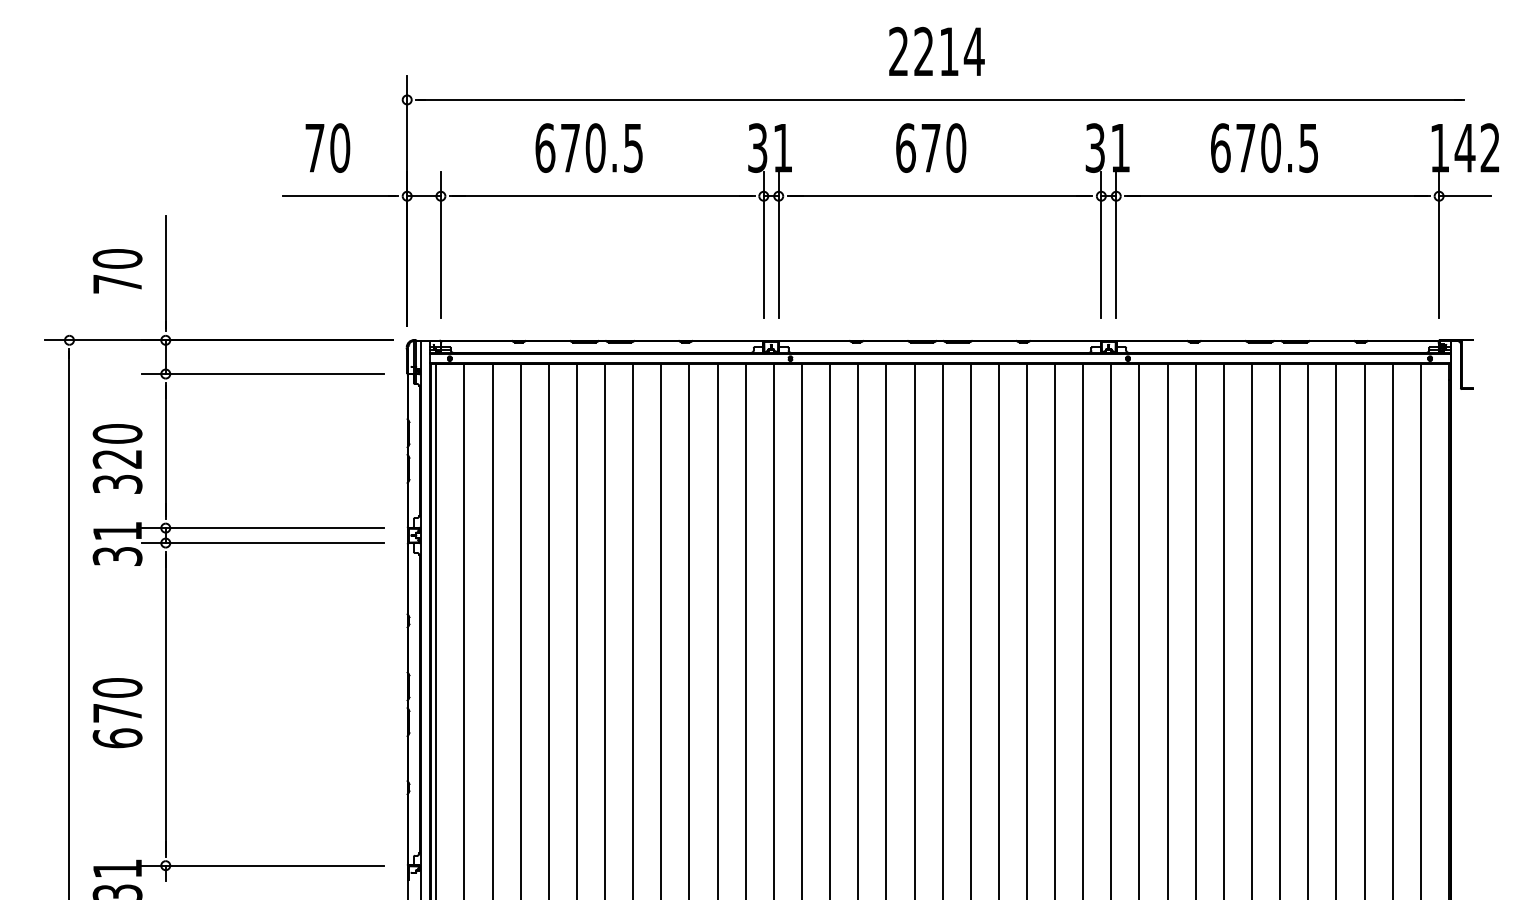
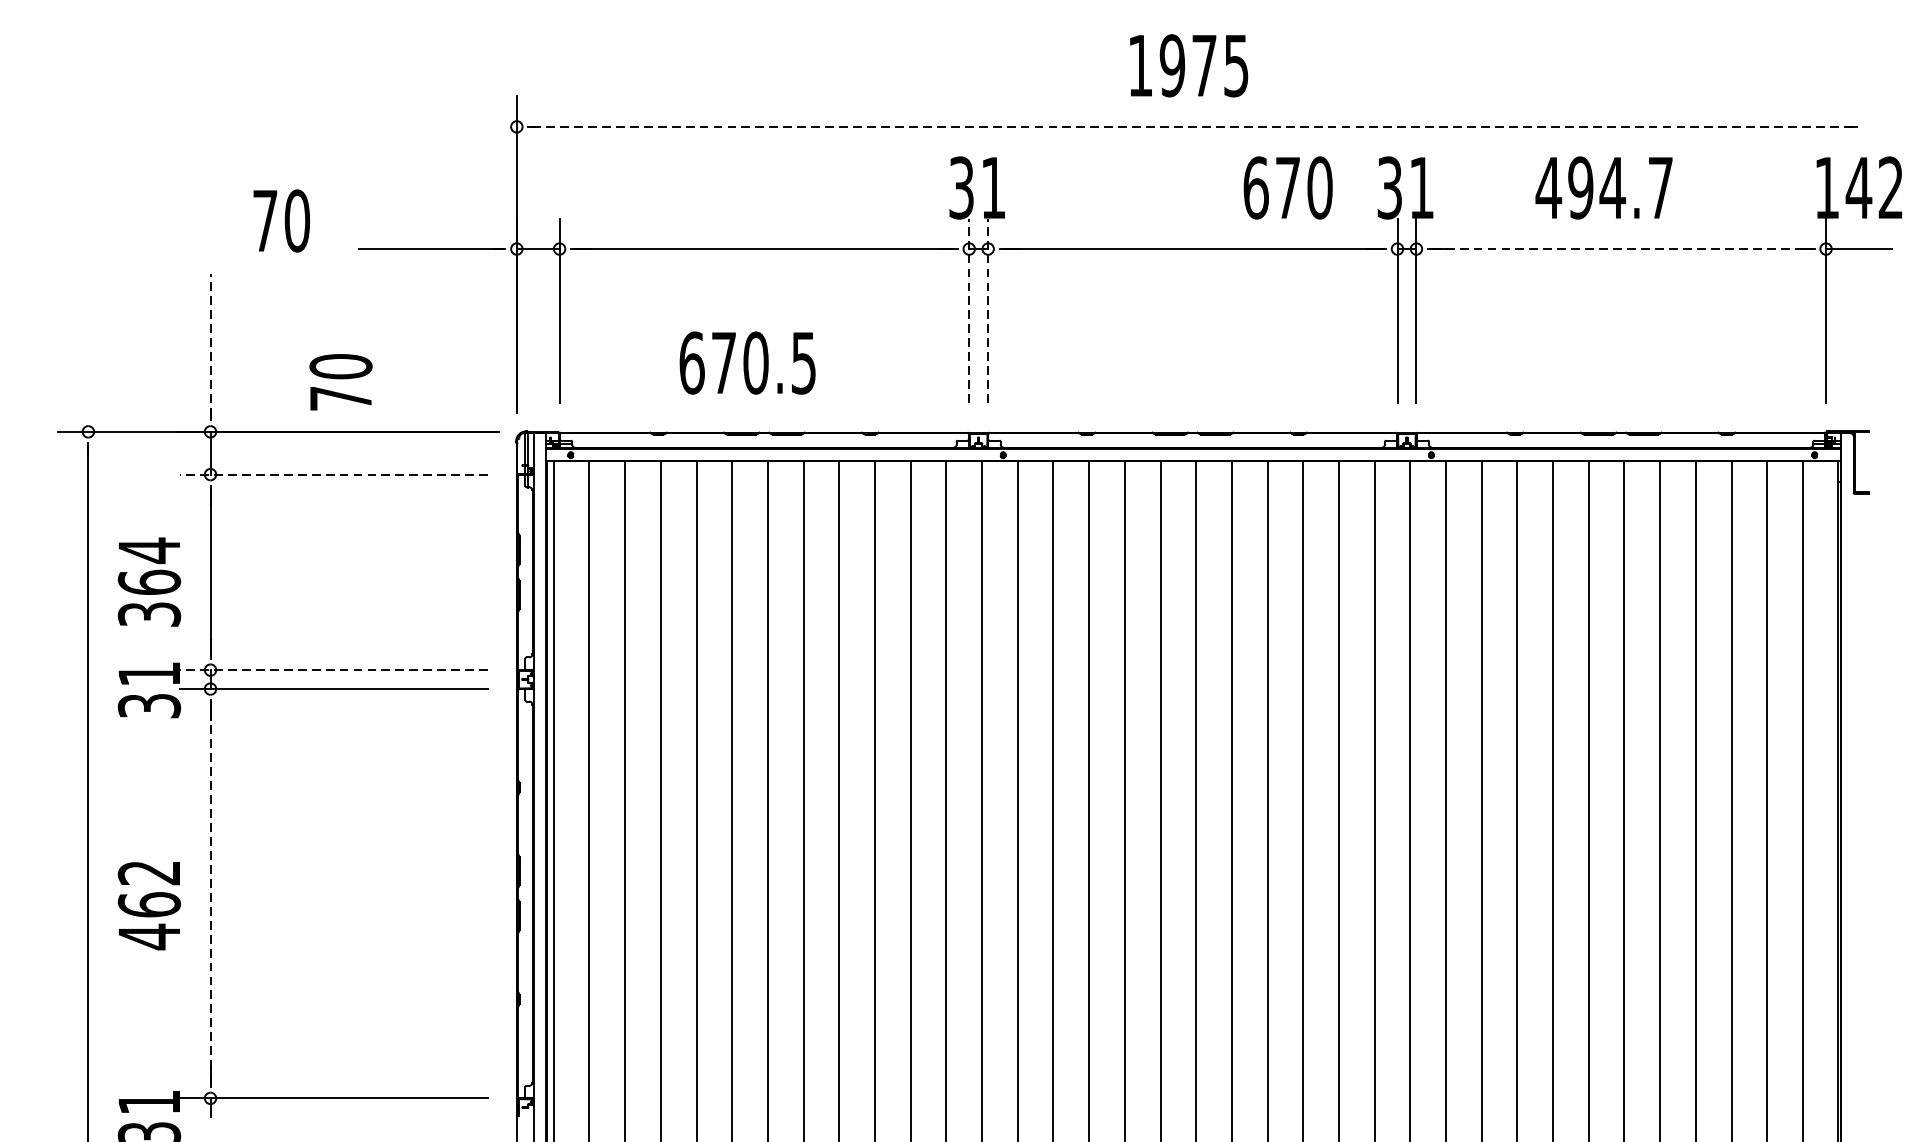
text: (936, 51) -> (1188, 65), 2214 -> 1975
line: (940, 99) -> (1193, 126), solid -> dashed
text: (327, 147) -> (281, 220), moved
text: (588, 147) -> (746, 362), moved
text: (931, 147) -> (1288, 187), moved
text: (1264, 147) -> (1604, 187), 670.5 -> 494.7
line: (1278, 196) -> (1622, 249), solid -> dashed
line: (763, 244) -> (968, 310), solid -> dashed
line: (778, 244) -> (987, 310), solid -> dashed
text: (117, 271) -> (340, 382), moved
line: (165, 271) -> (210, 344), solid -> dashed
line: (262, 374) -> (333, 475), solid -> dashed
text: (117, 445) -> (149, 565), 320 -> 364
line: (262, 528) -> (333, 670), solid -> dashed
line: (165, 703) -> (210, 892), solid -> dashed
text: (117, 713) -> (149, 905), 670 -> 462

